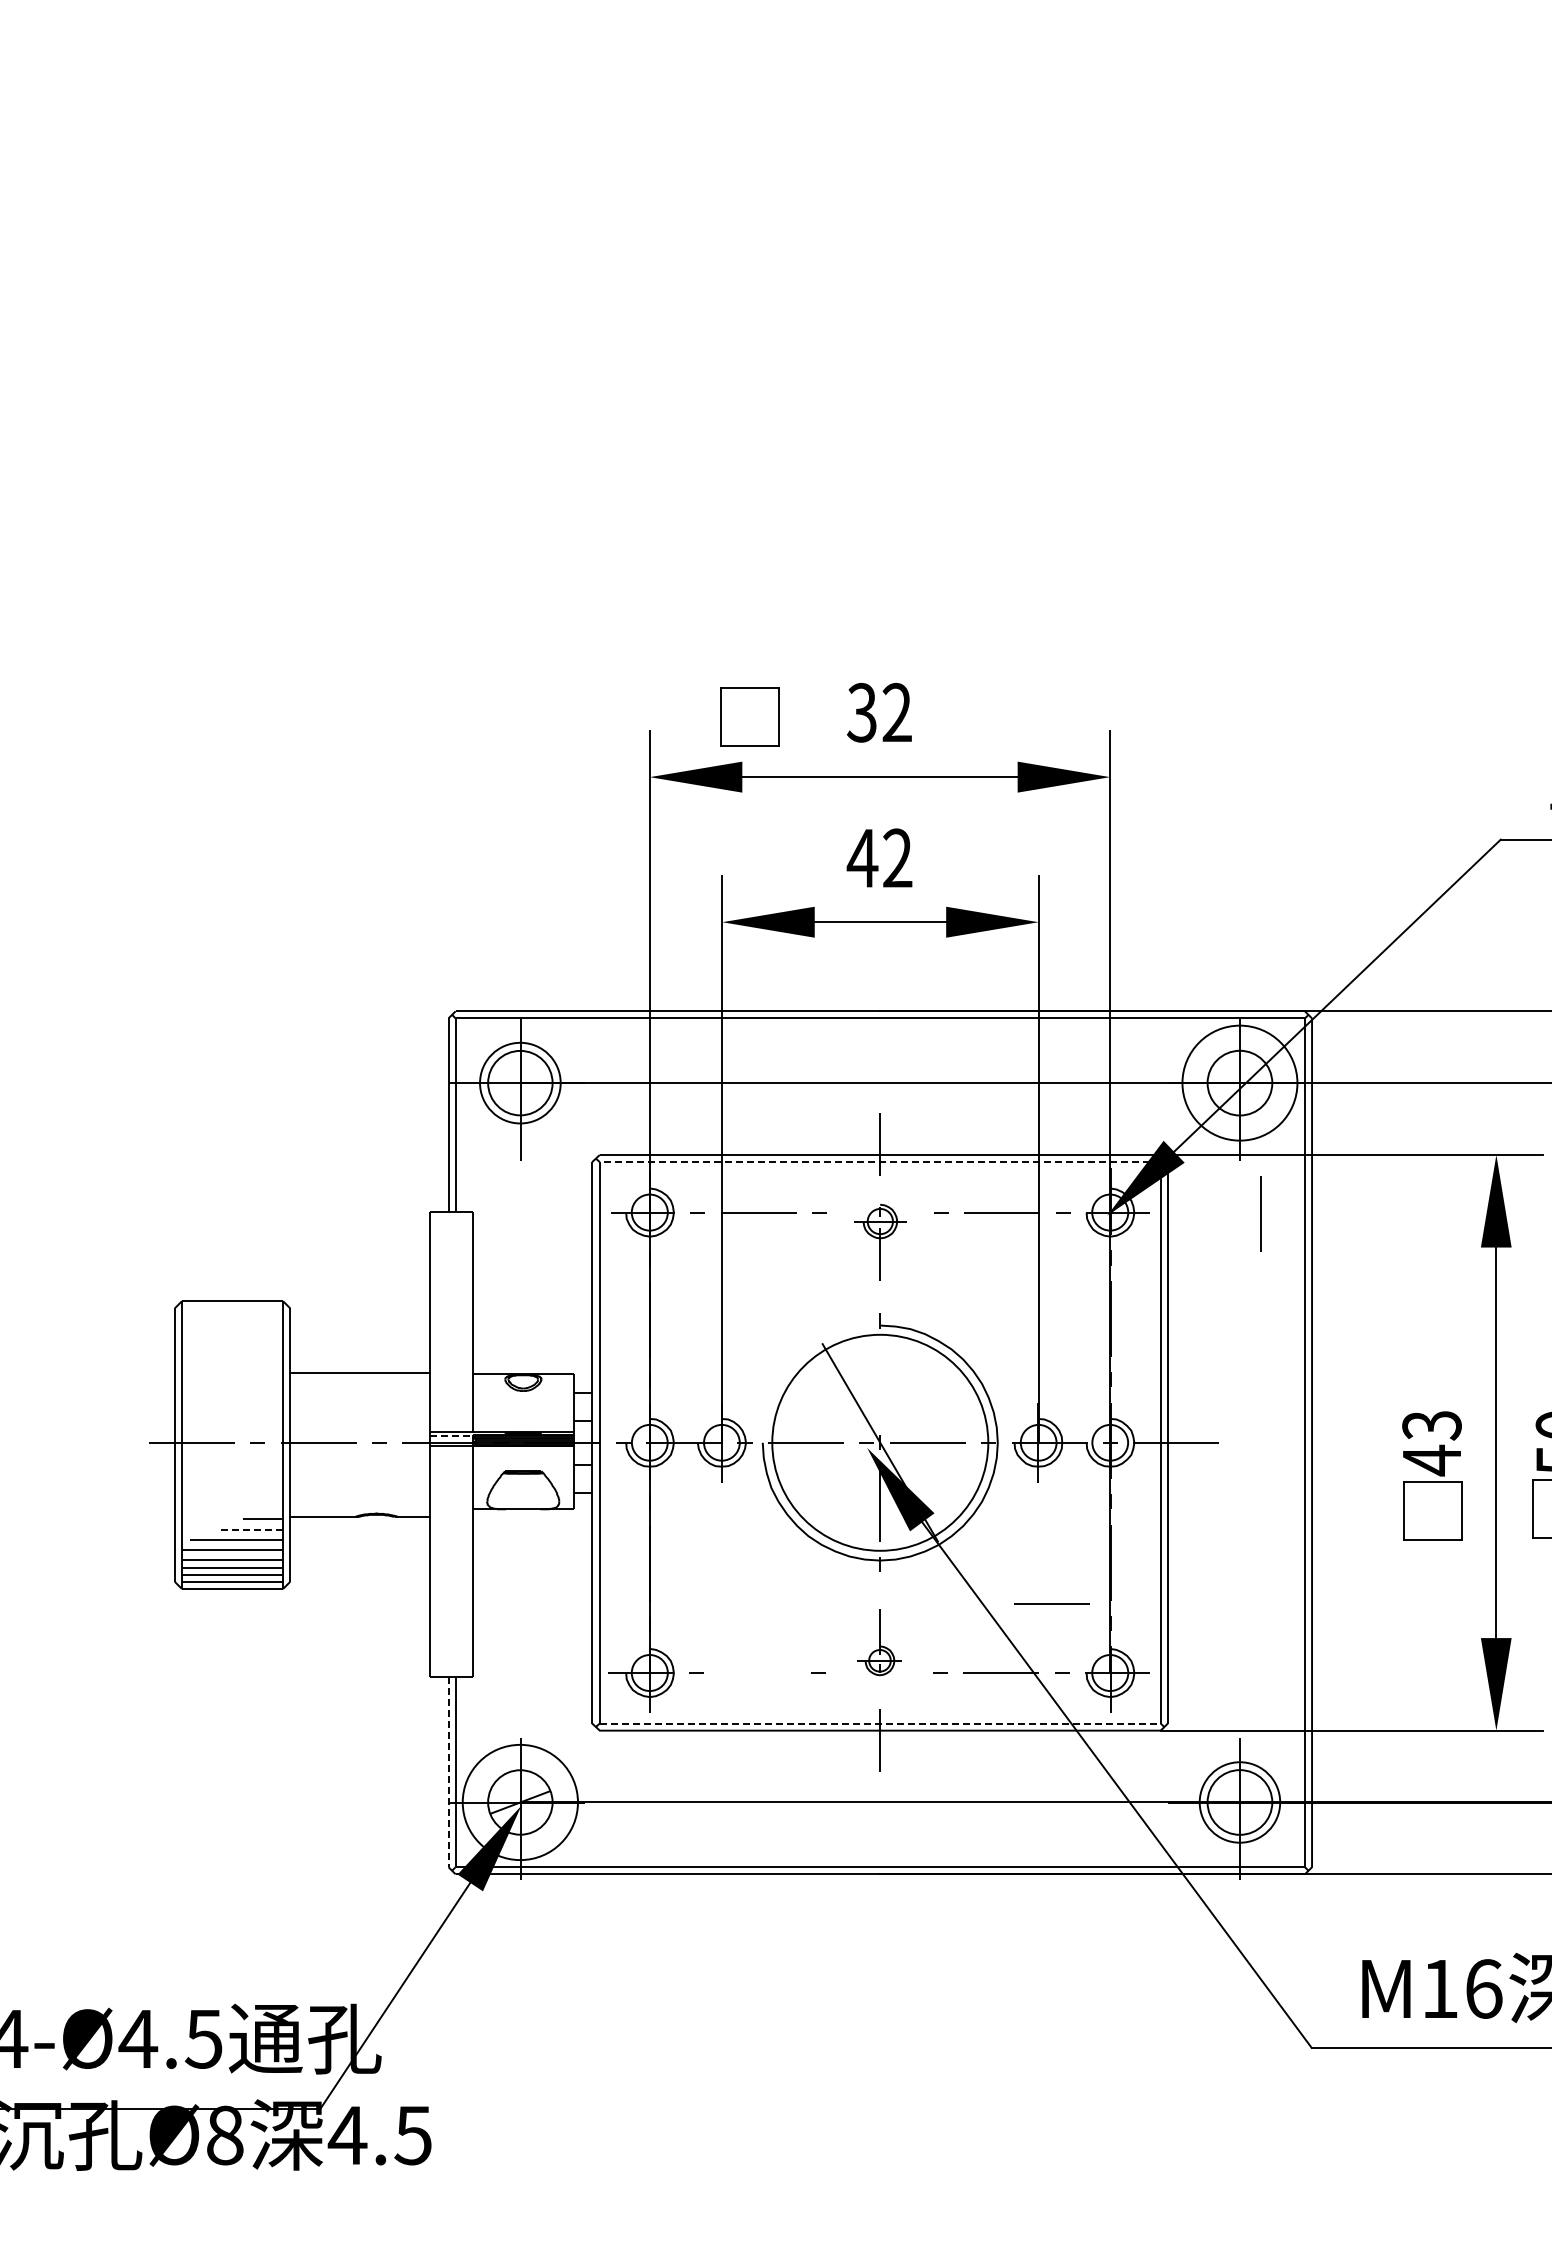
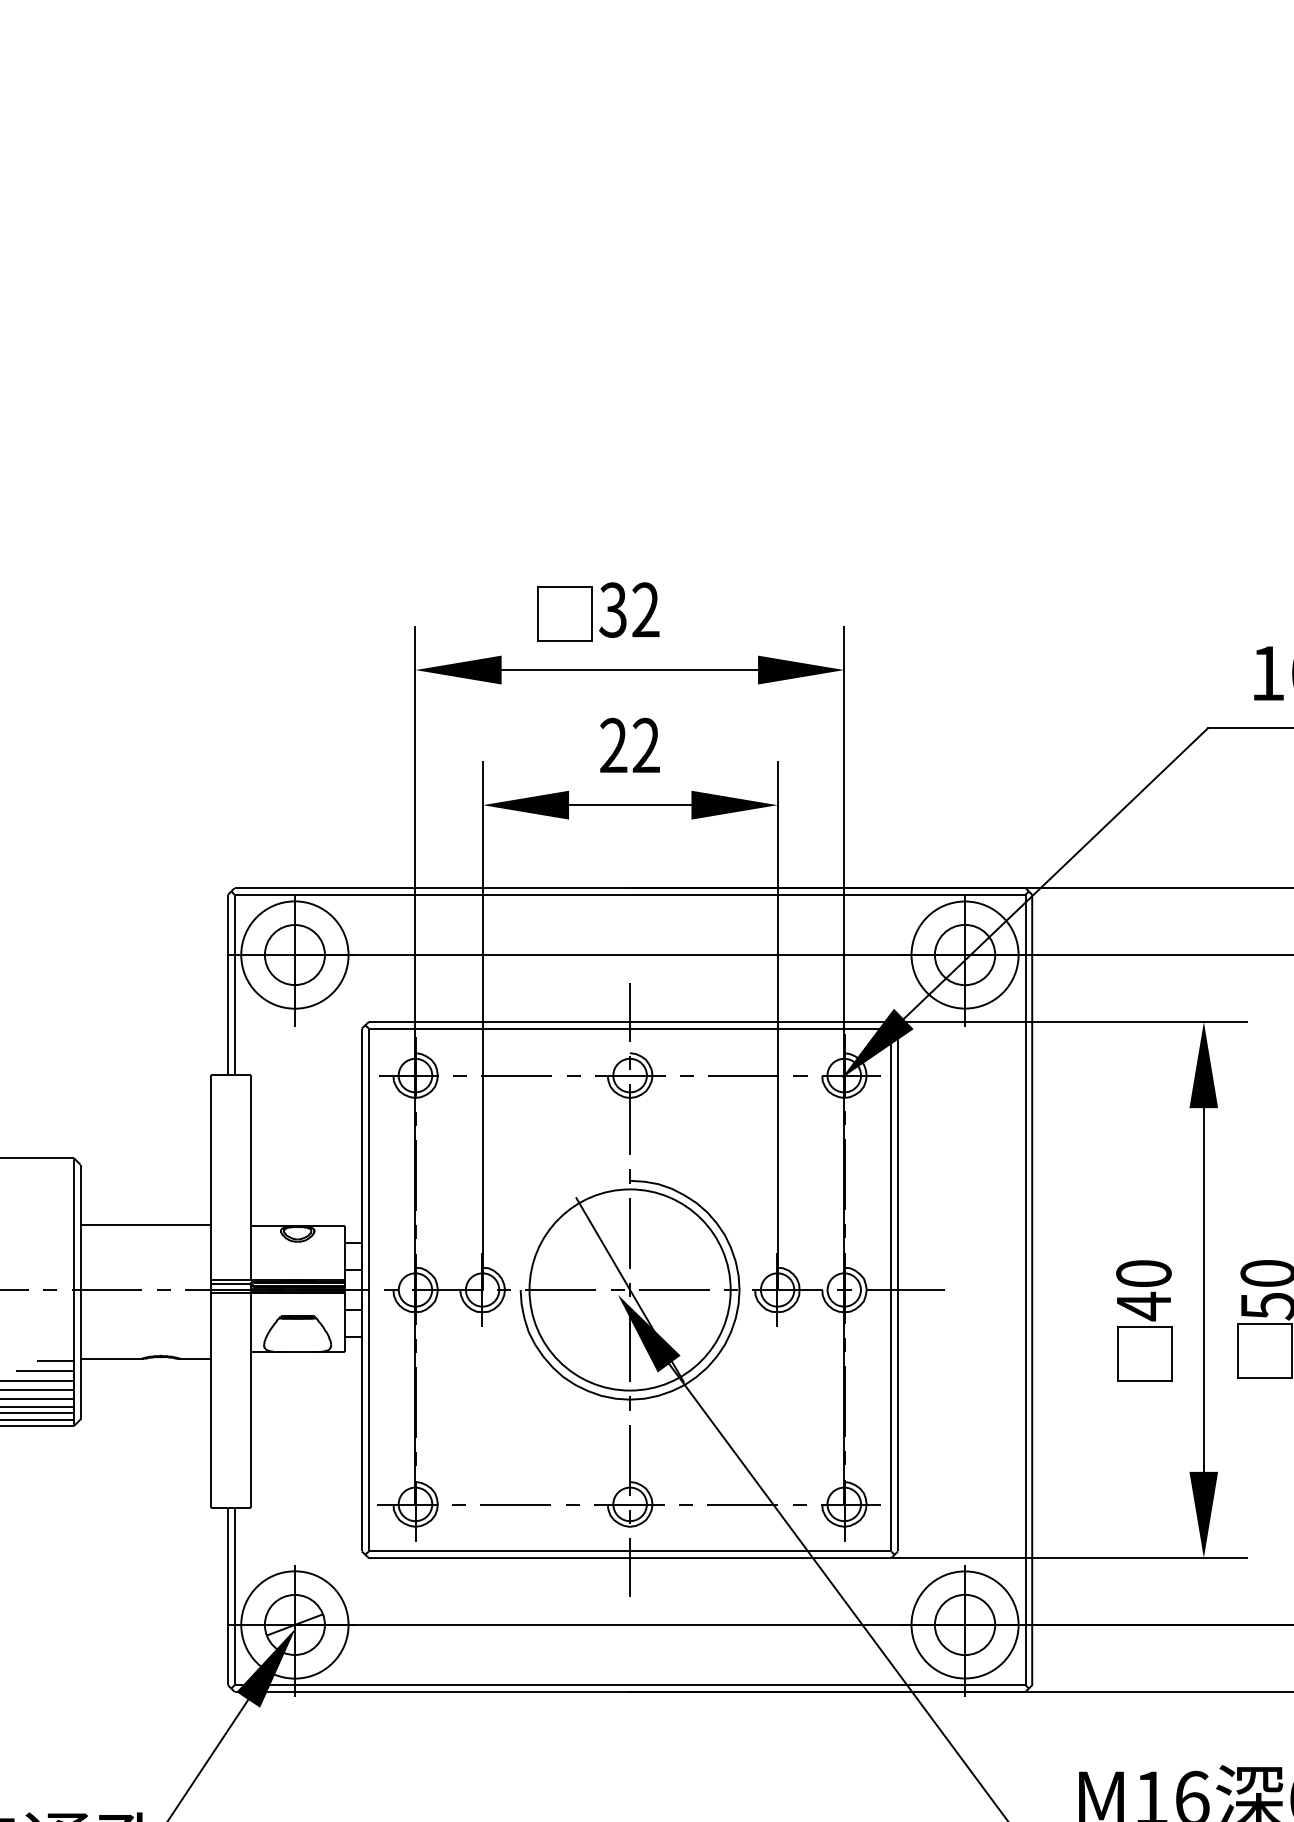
part: (749, 716) -> (564, 613), moved
text: (862, 857) -> (613, 744), 42 -> 22
circle: (519, 1082) -> (294, 954), size x1.43
line: (879, 1162) -> (629, 1028), dashed -> solid
line: (1260, 1213) -> (629, 1232), moved
part: (880, 1242) -> (630, 1103), size x1.43
text: (1431, 1425) -> (1143, 1273), 43 -> 40
line: (451, 1436) -> (230, 1284), dashed -> solid
line: (252, 1529) -> (45, 1370), dashed -> solid
line: (1051, 1603) -> (515, 1503), moved
part: (879, 1642) -> (629, 1475), size x1.67
line: (880, 1723) -> (630, 1551), dashed -> solid
line: (448, 1772) -> (227, 1597), dashed -> solid
circle: (1239, 1801) -> (964, 1624), size x1.43

